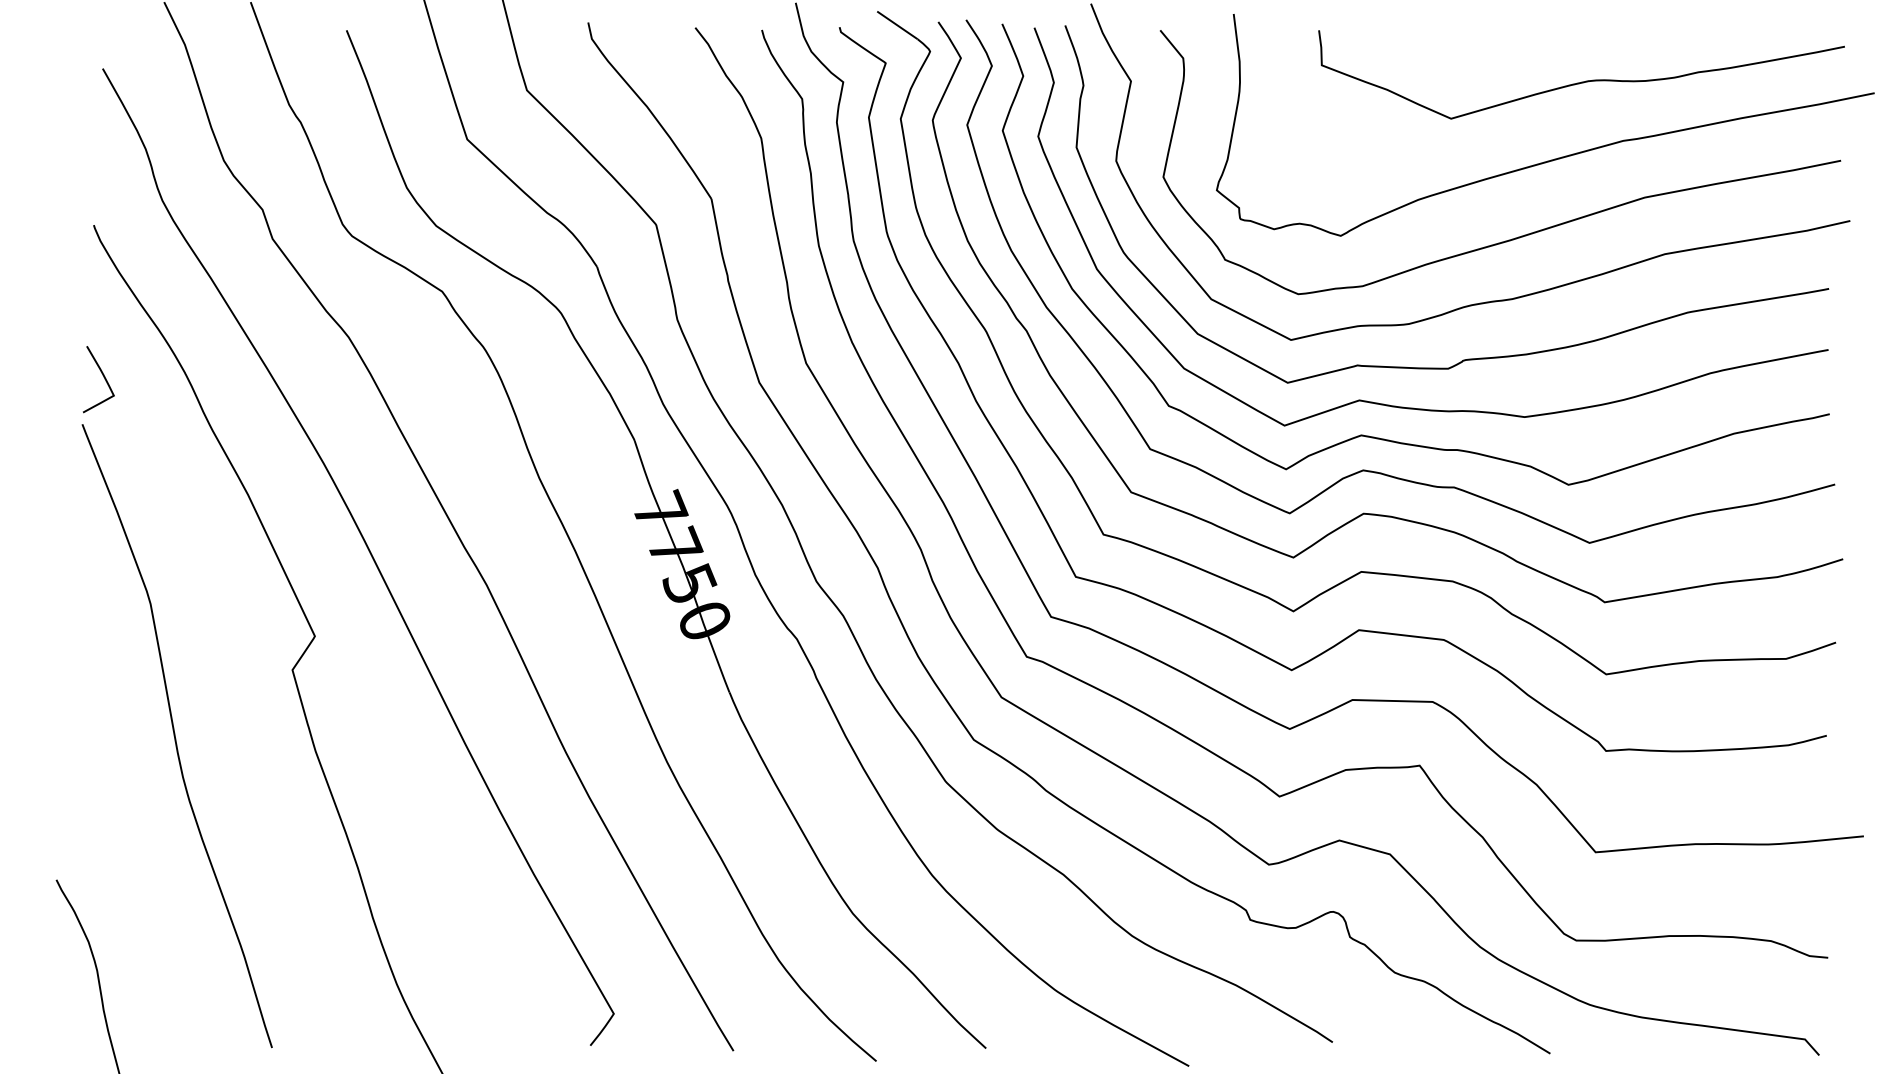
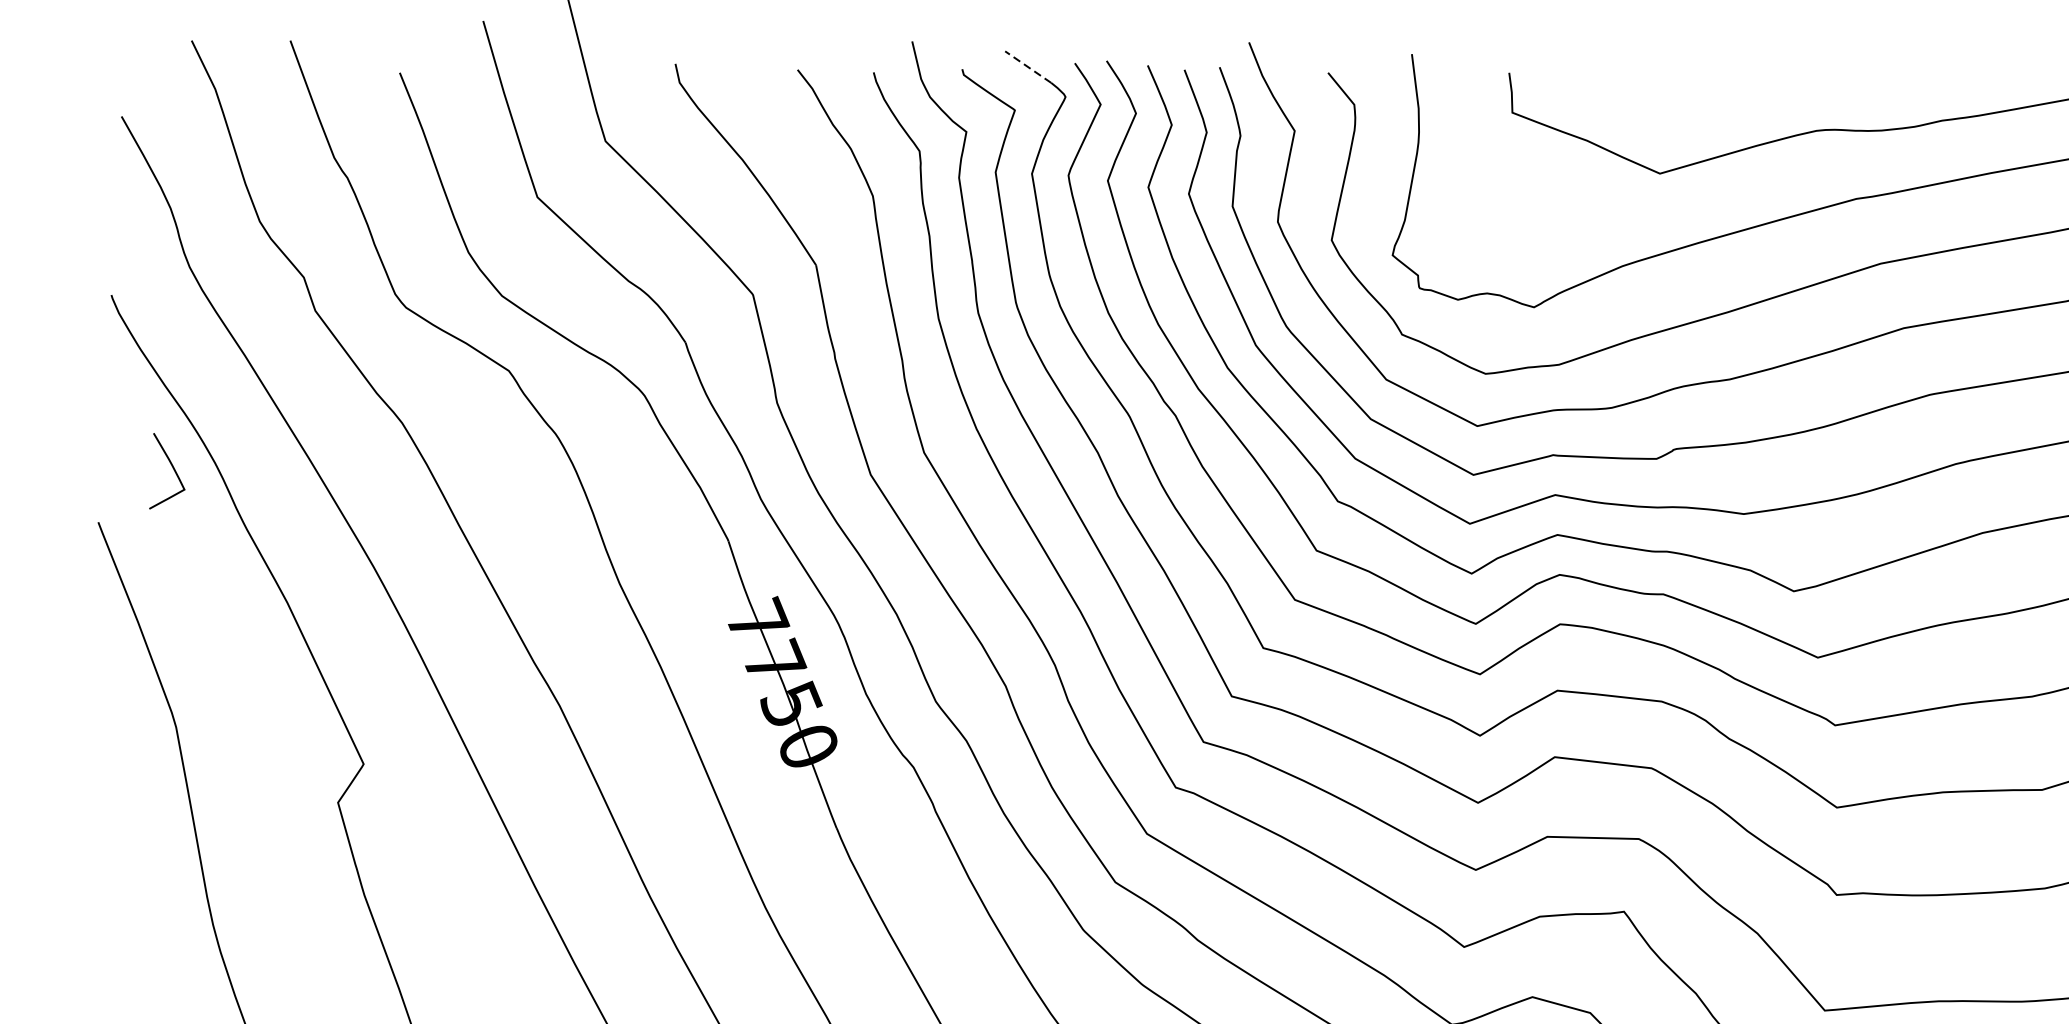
line: (897, 25) -> (1028, 67), solid -> dashed
curve: (103, 377) -> (172, 468), moved

